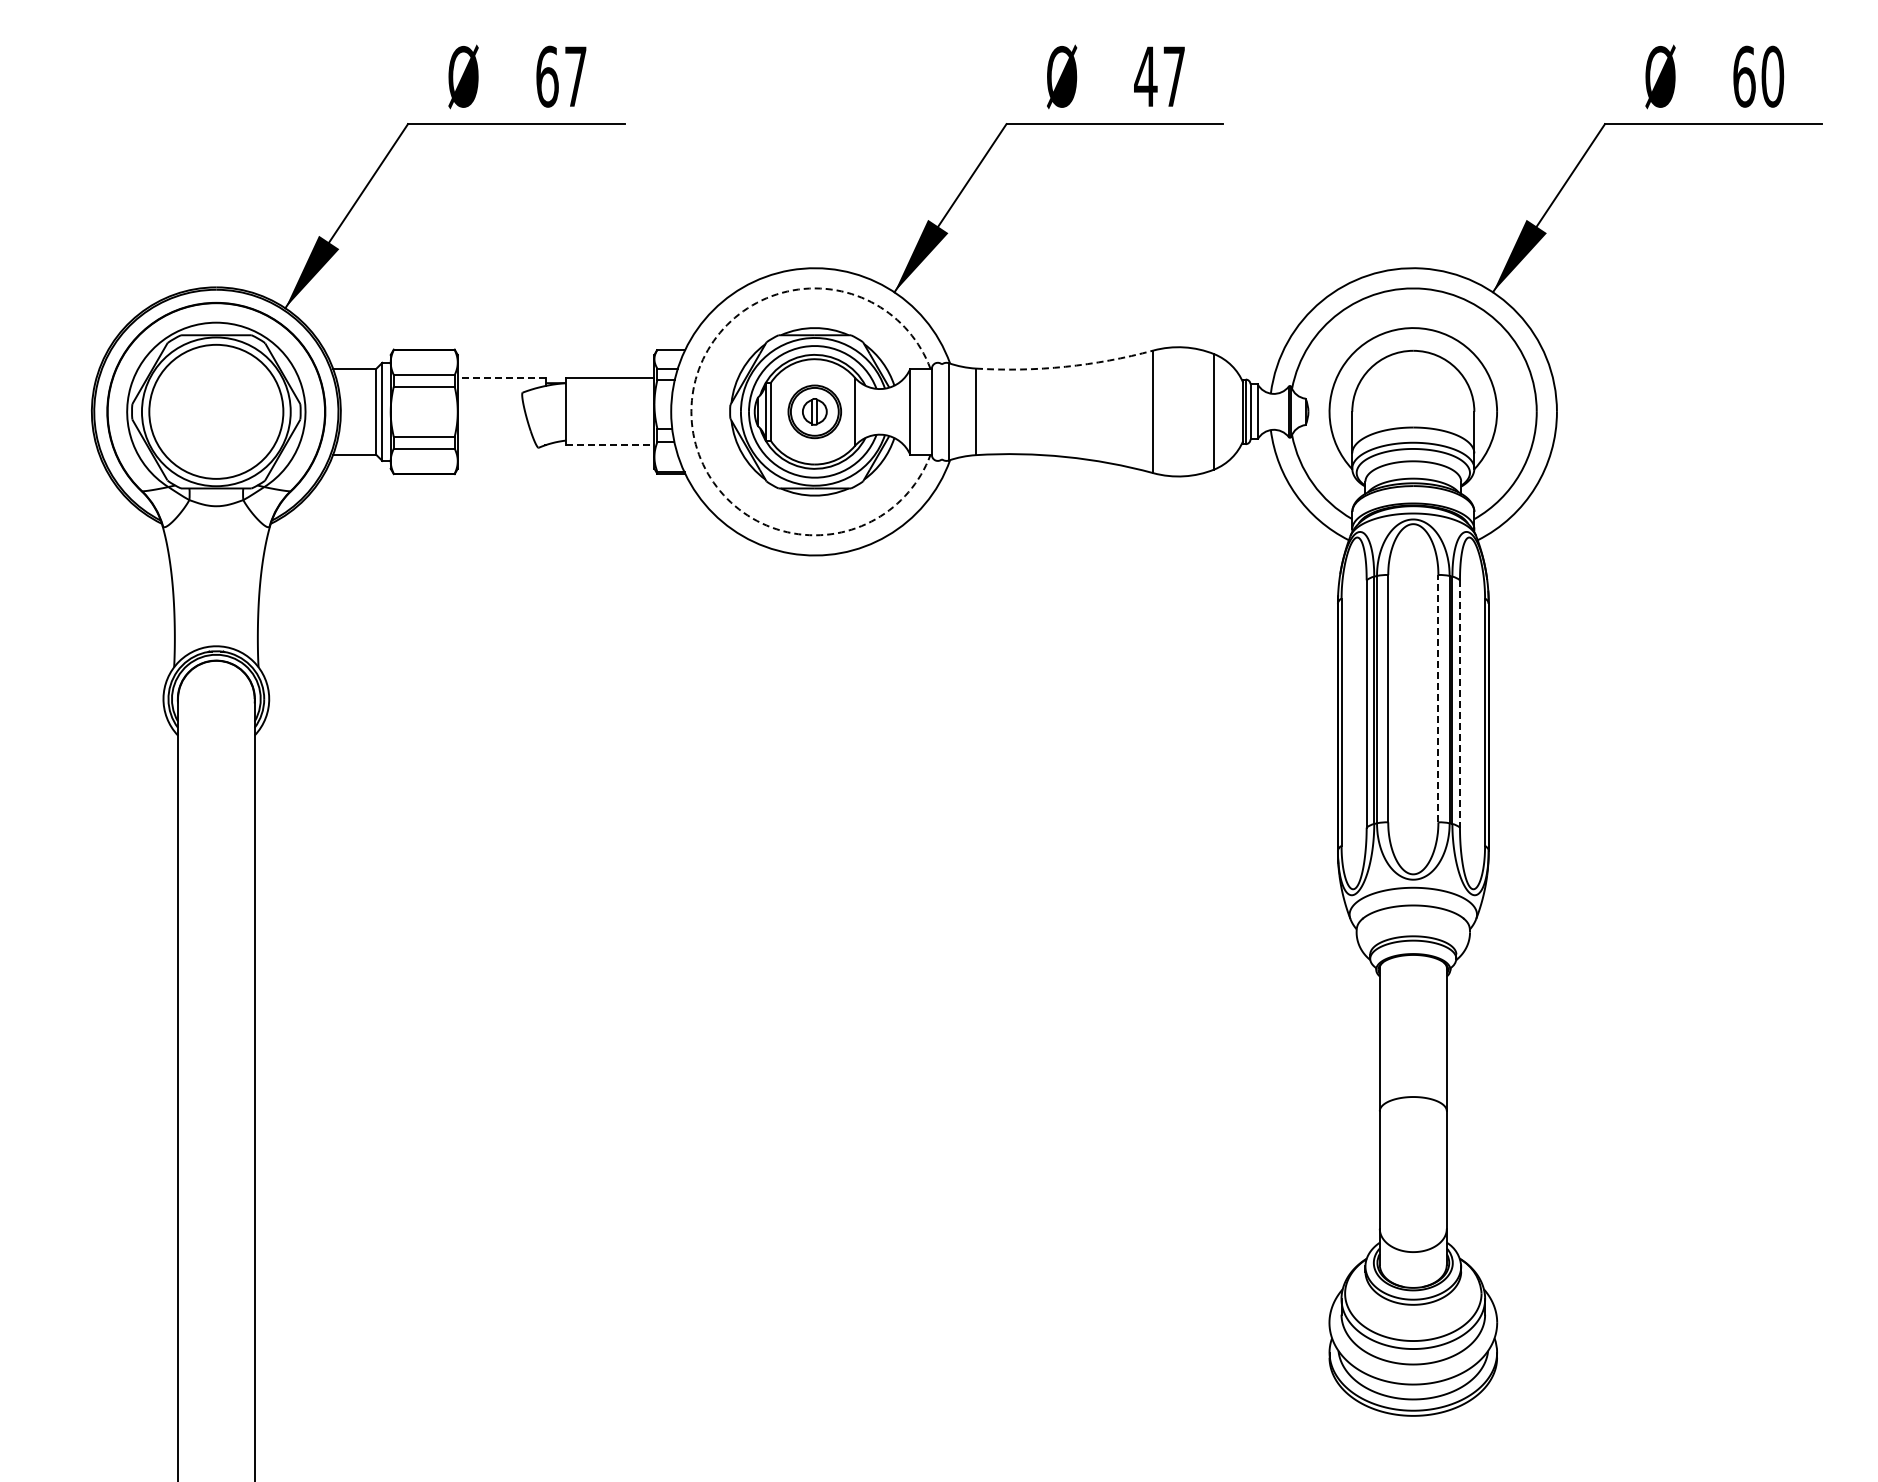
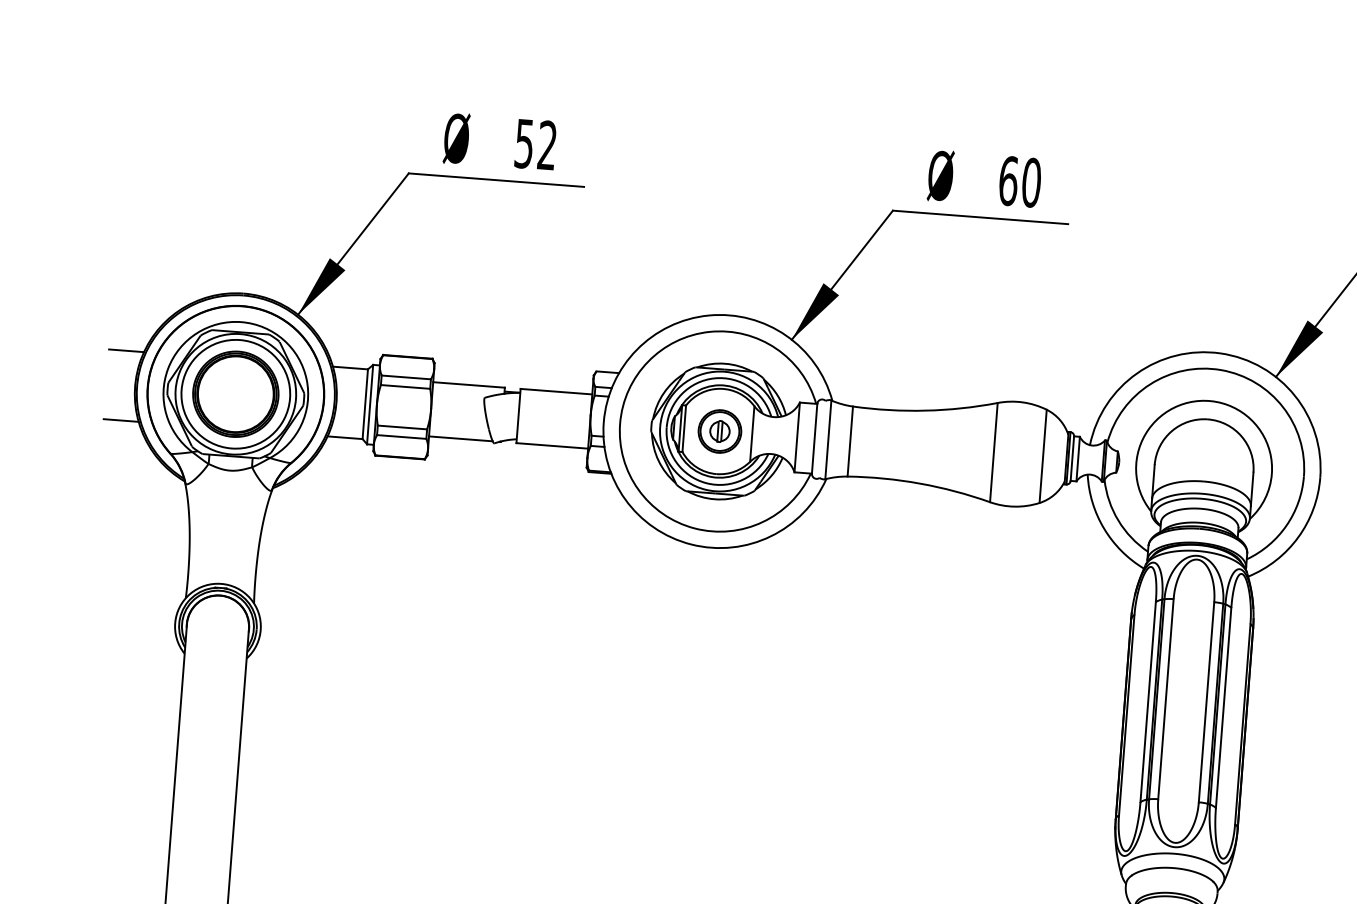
text: (561, 76) -> (535, 144), 67 -> 52
text: (1159, 76) -> (1019, 181), 47 -> 60
arc: (1065, 366) -> (925, 410), dashed -> solid
line: (77, 368) -> (126, 350), added
line: (501, 378) -> (468, 385), dashed -> solid
part: (215, 411) -> (235, 393), added
arc: (691, 411) -> (620, 423), dashed -> solid
line: (496, 445) -> (460, 438), added
line: (610, 445) -> (552, 446), dashed -> solid
line: (77, 454) -> (120, 420), added
line: (1438, 698) -> (1206, 702), dashed -> solid
line: (1459, 703) -> (1223, 707), dashed -> solid

